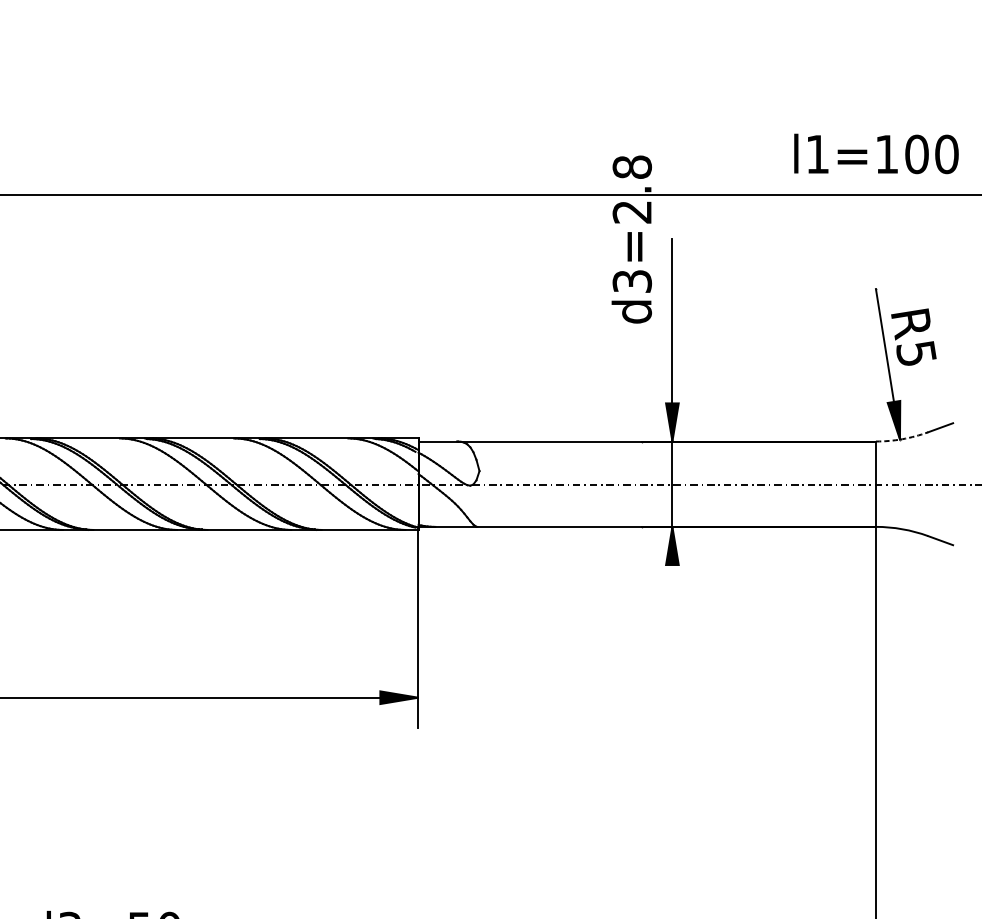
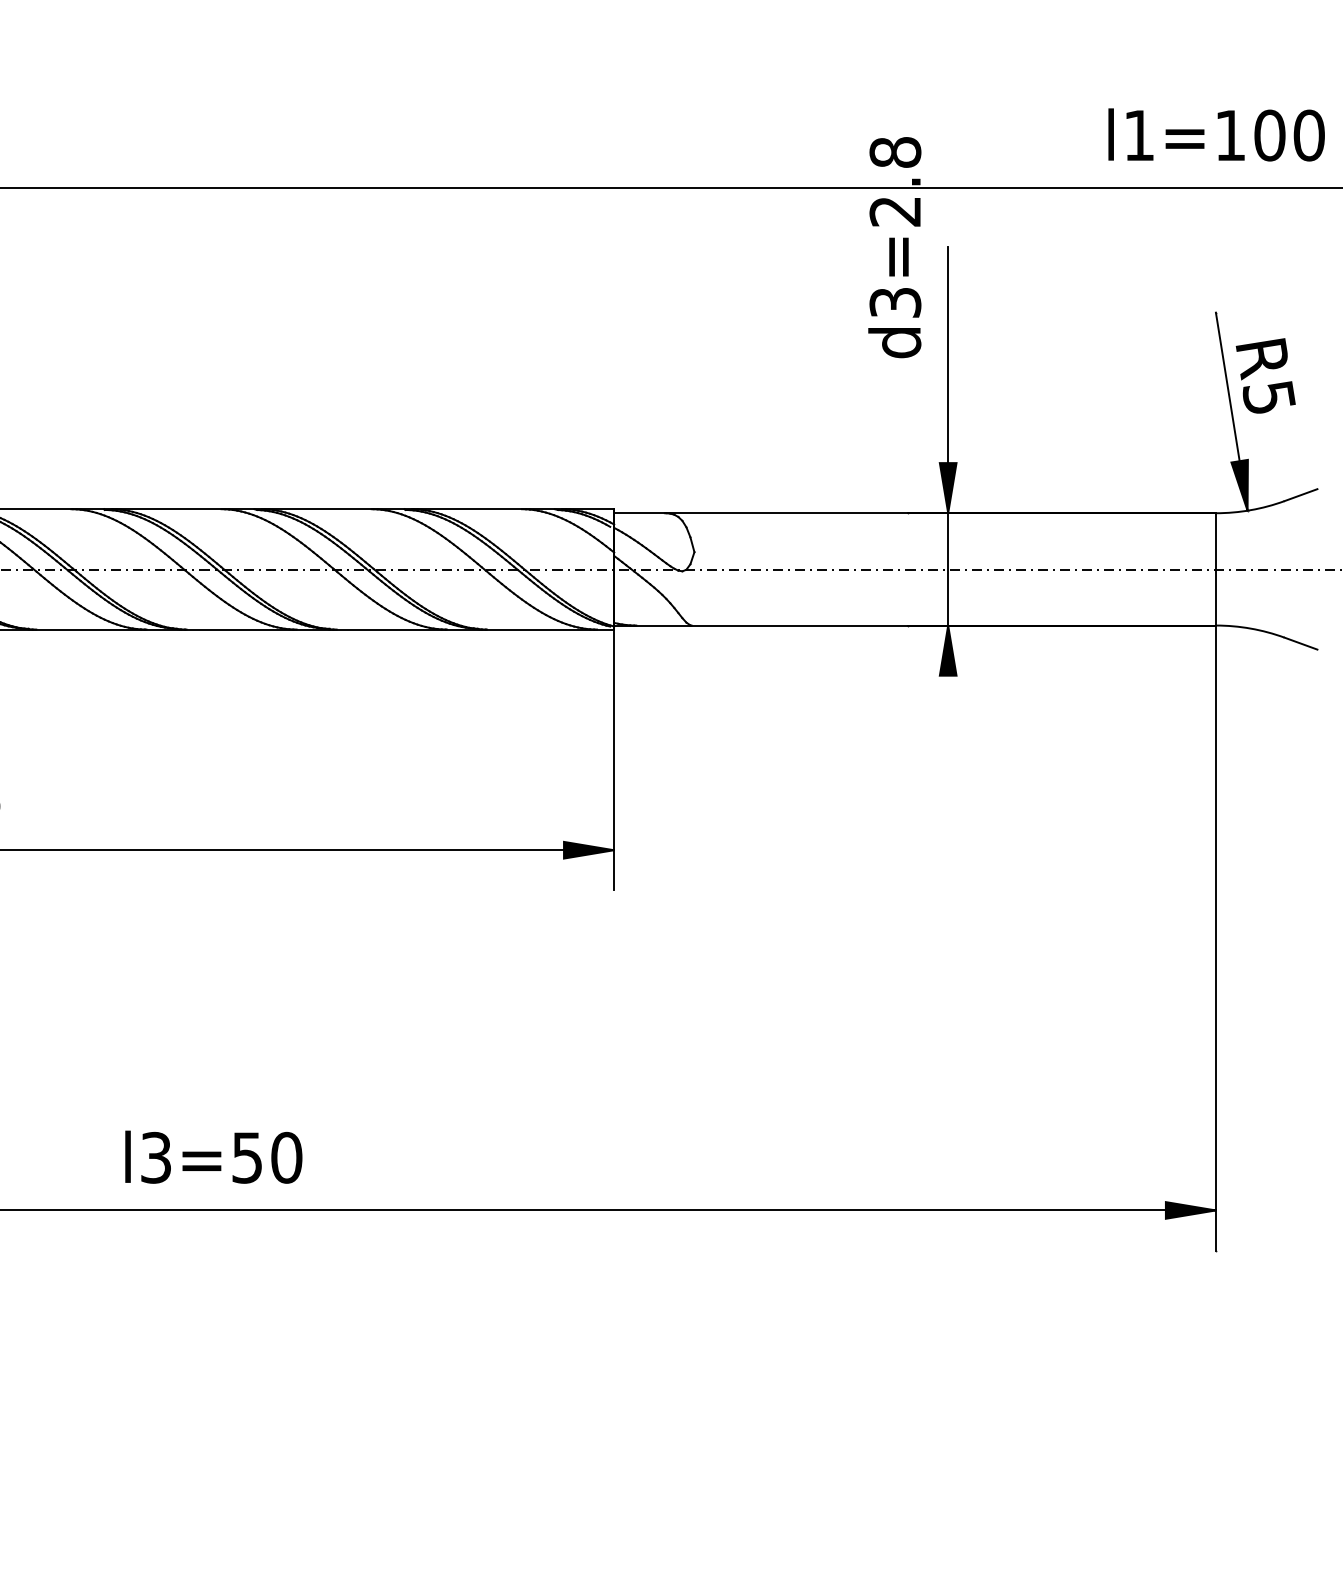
arc: (902, 439) -> (1250, 510), dashed -> solid

